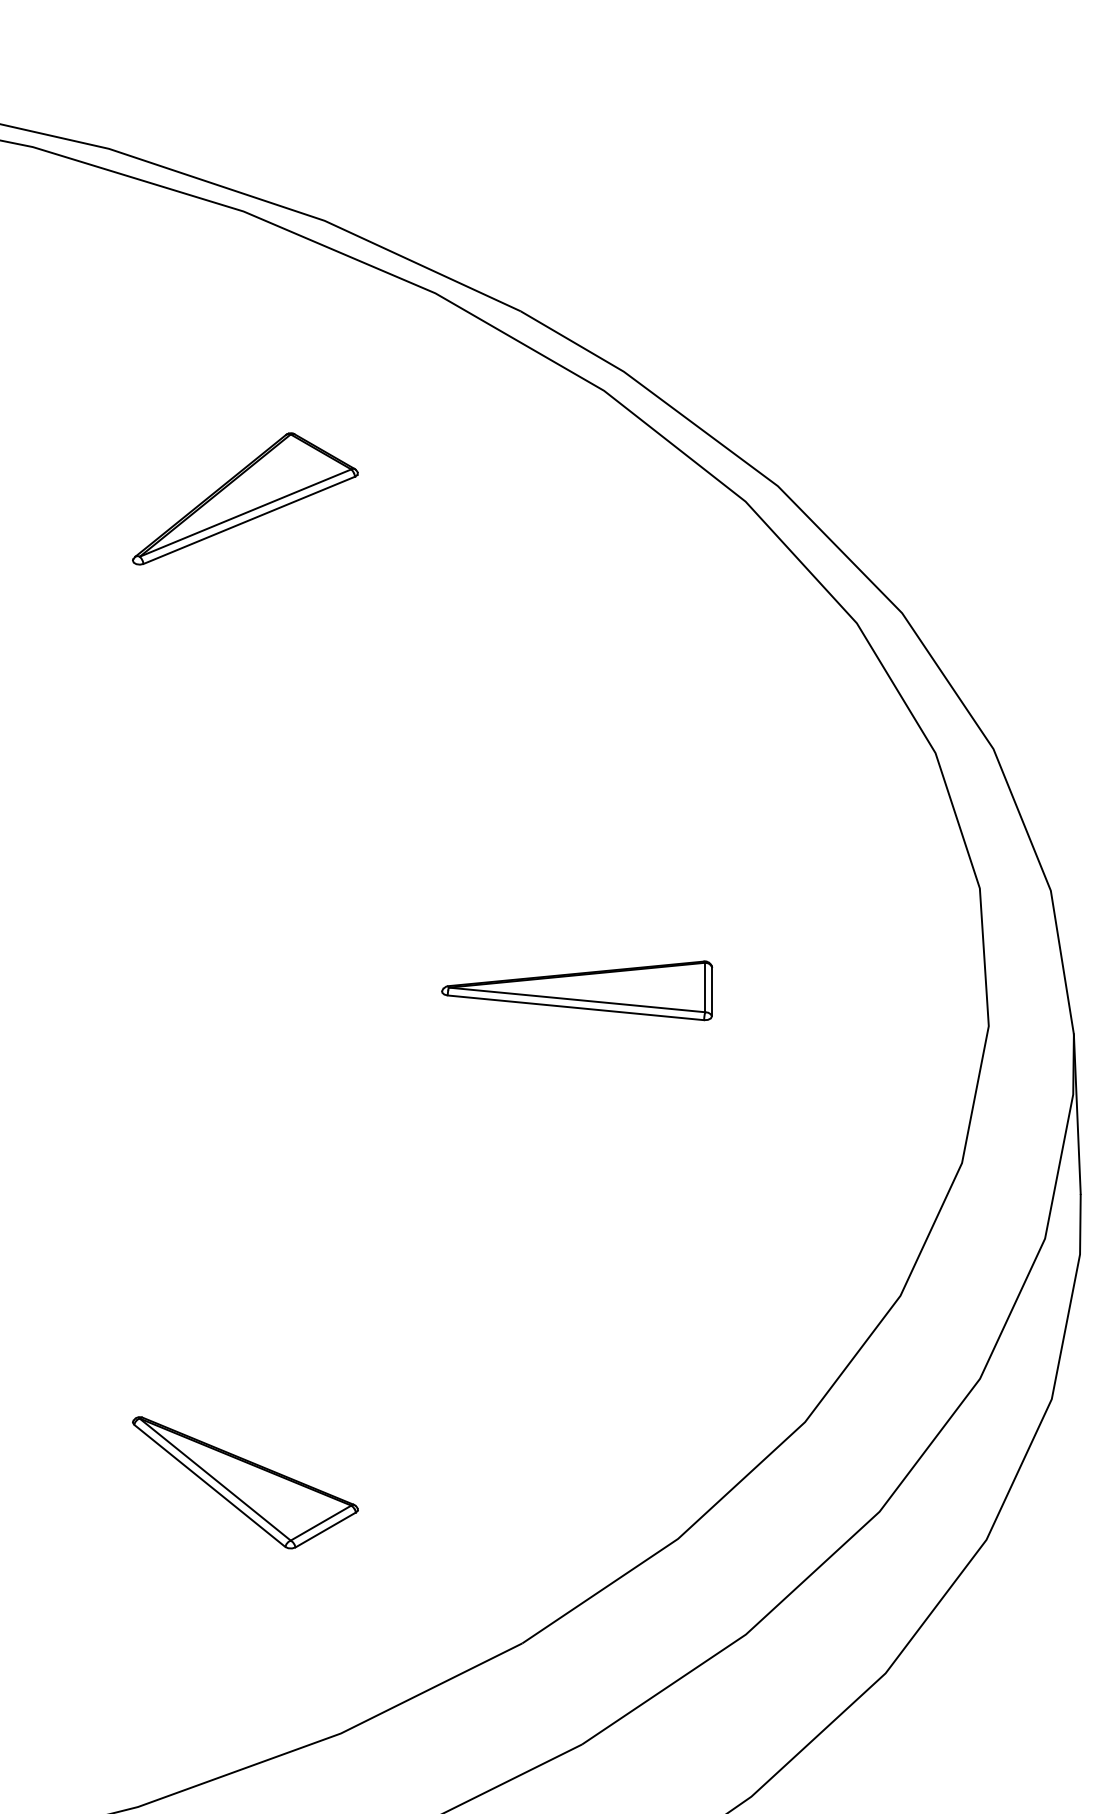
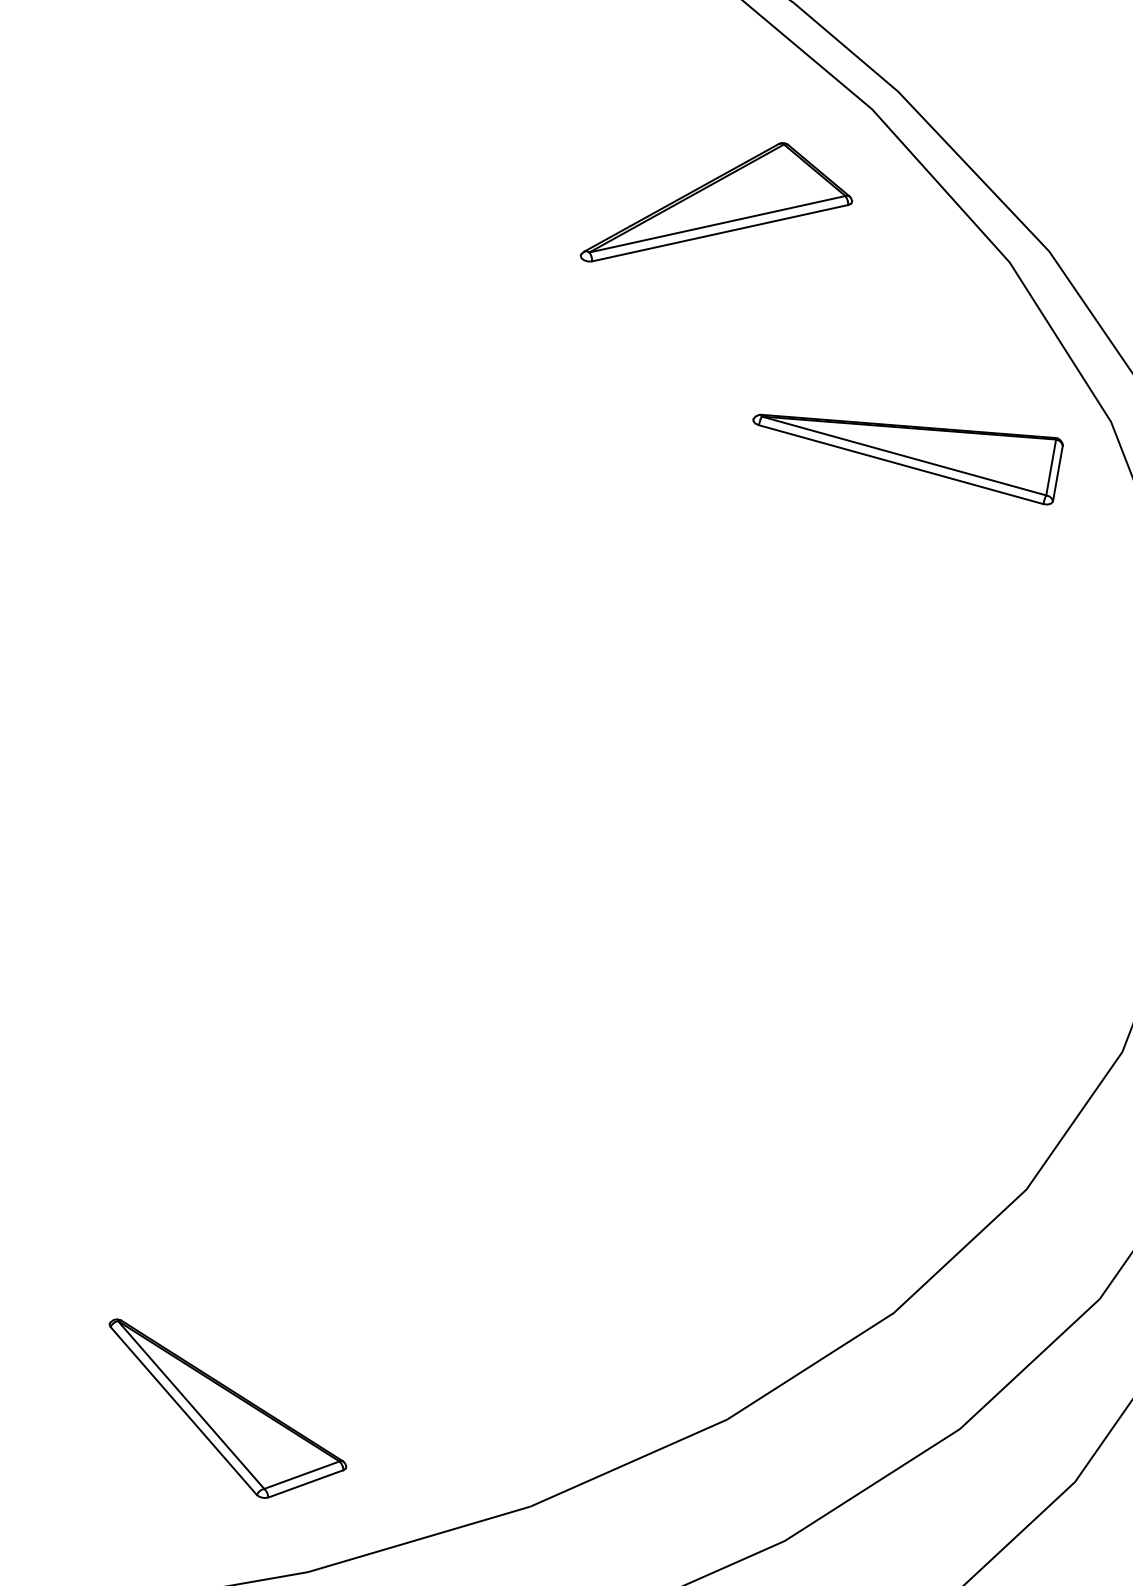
part: (245, 498) -> (720, 207), moved
part: (577, 990) -> (906, 445), moved
part: (245, 1482) -> (224, 1414), moved

